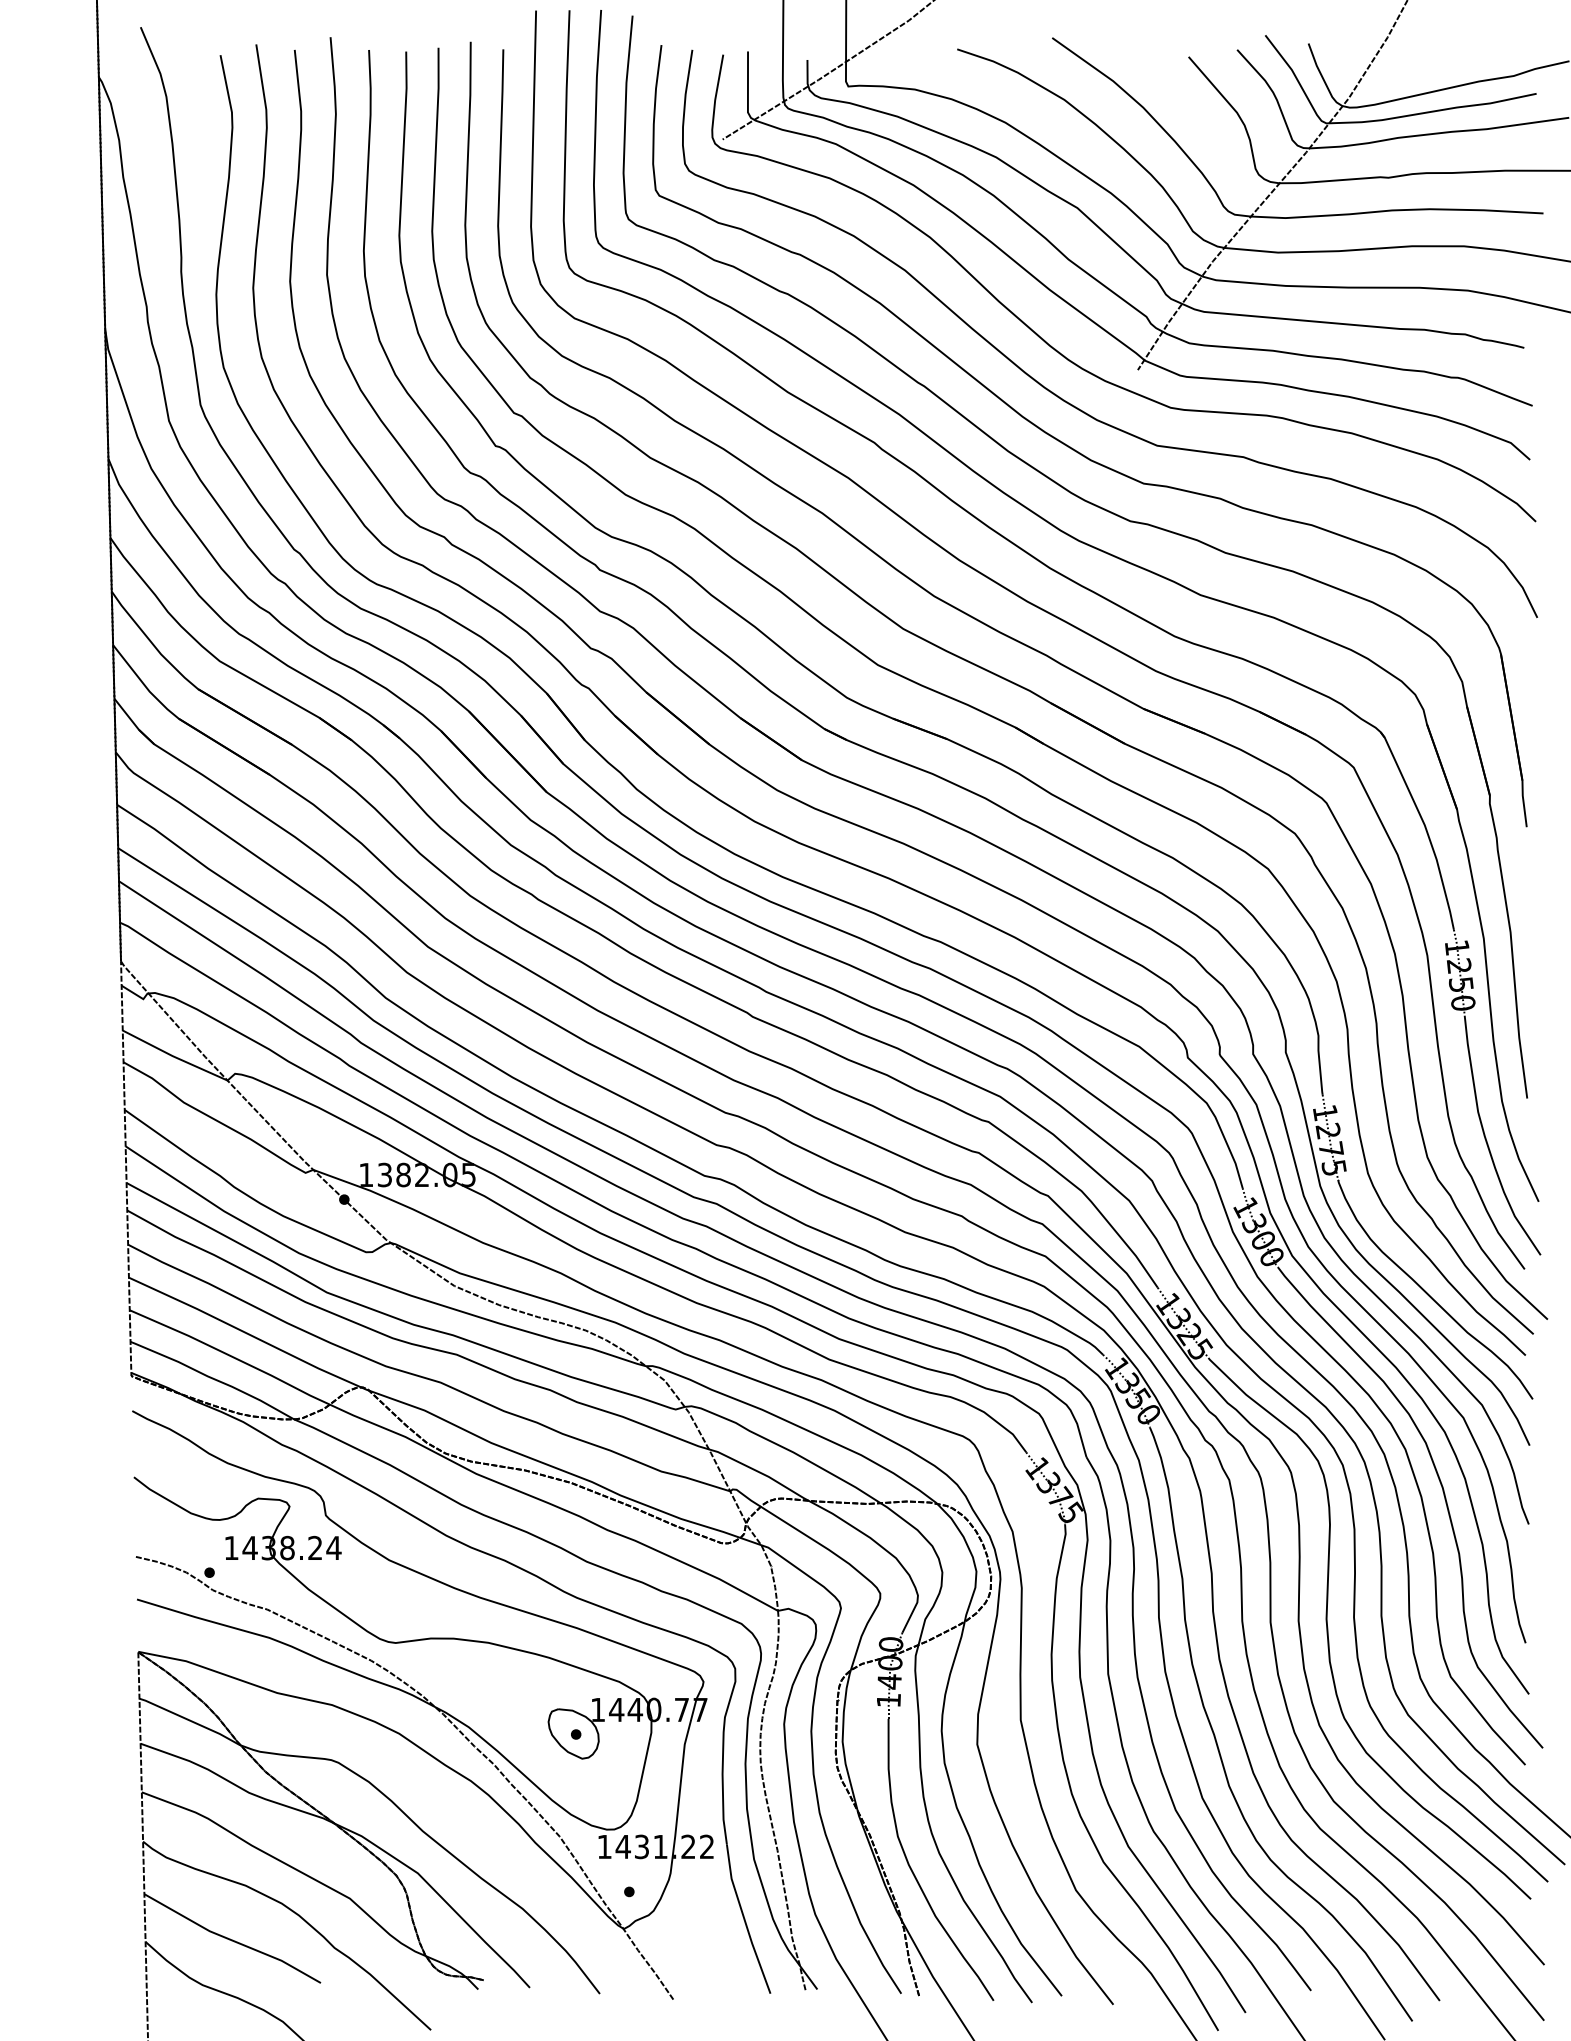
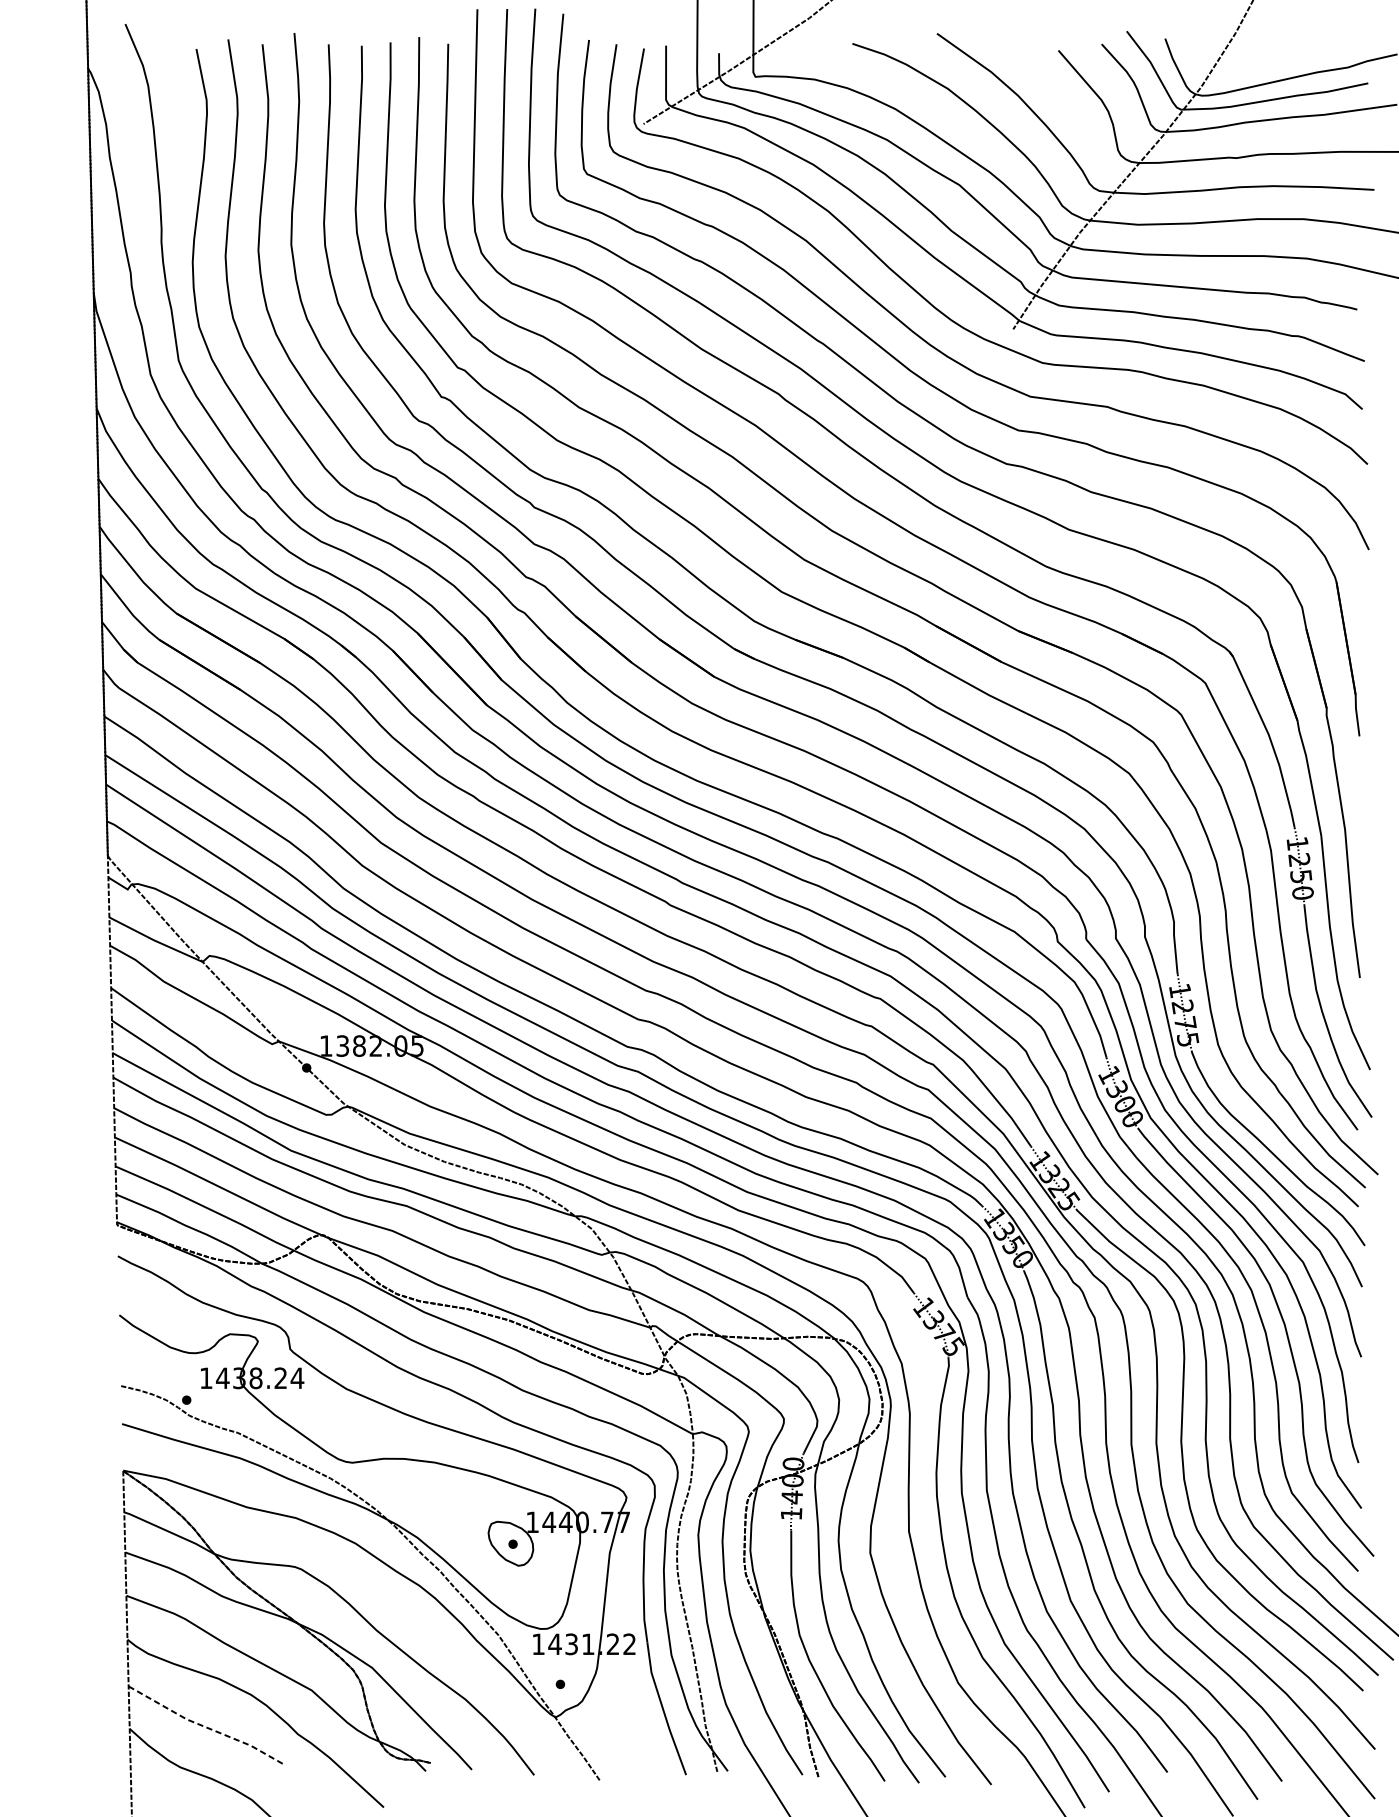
line: (231, 1940) -> (206, 1727), solid -> dashed

